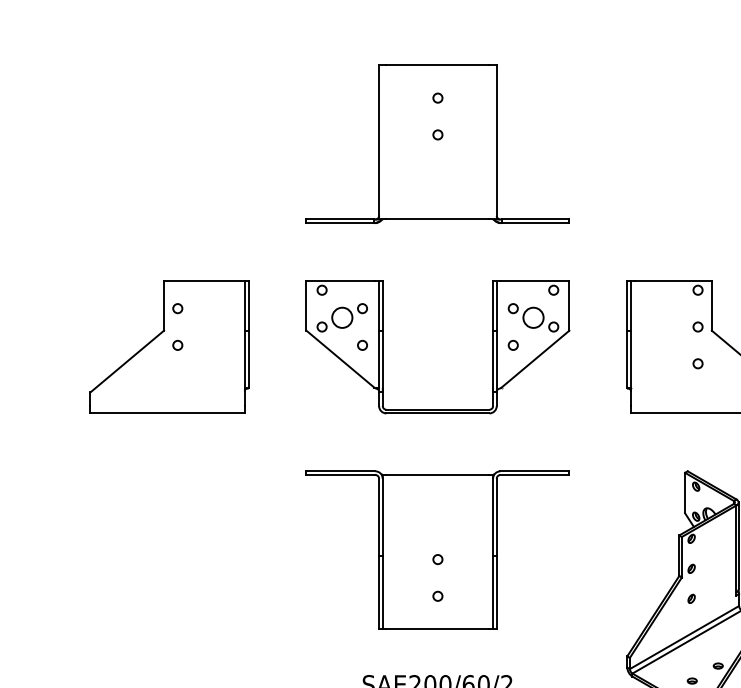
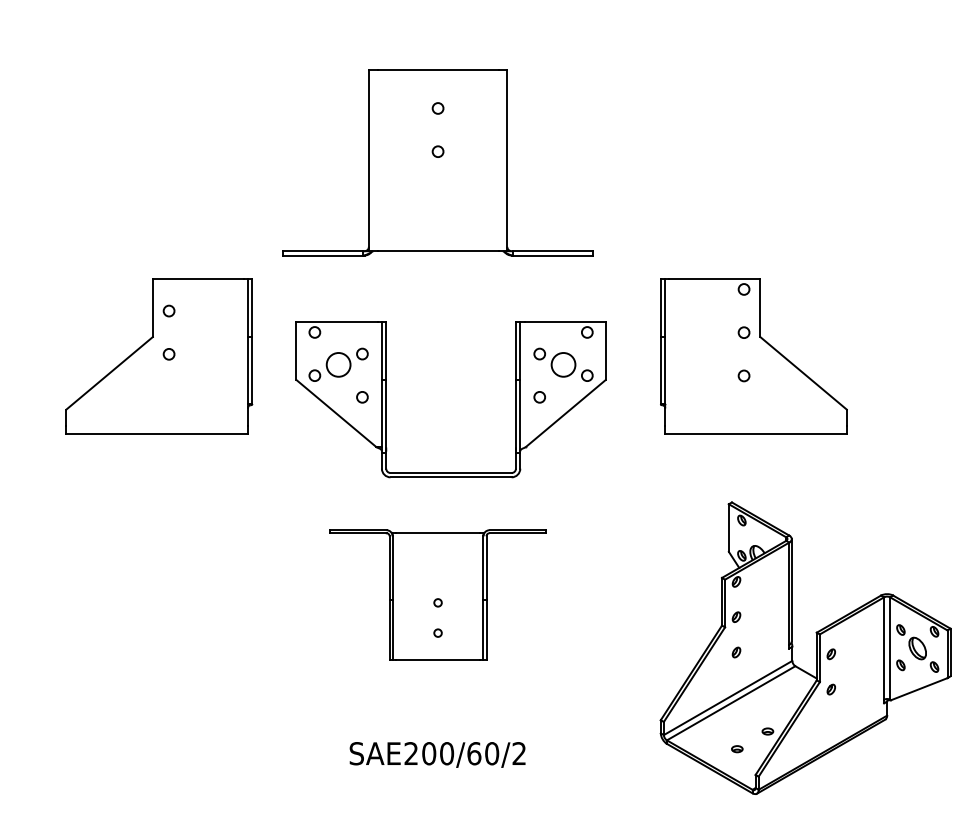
part: (437, 144) -> (437, 162), moved
part: (169, 347) -> (159, 356), moved
part: (383, 347) -> (386, 399), moved
part: (437, 549) -> (437, 594), size x0.7

